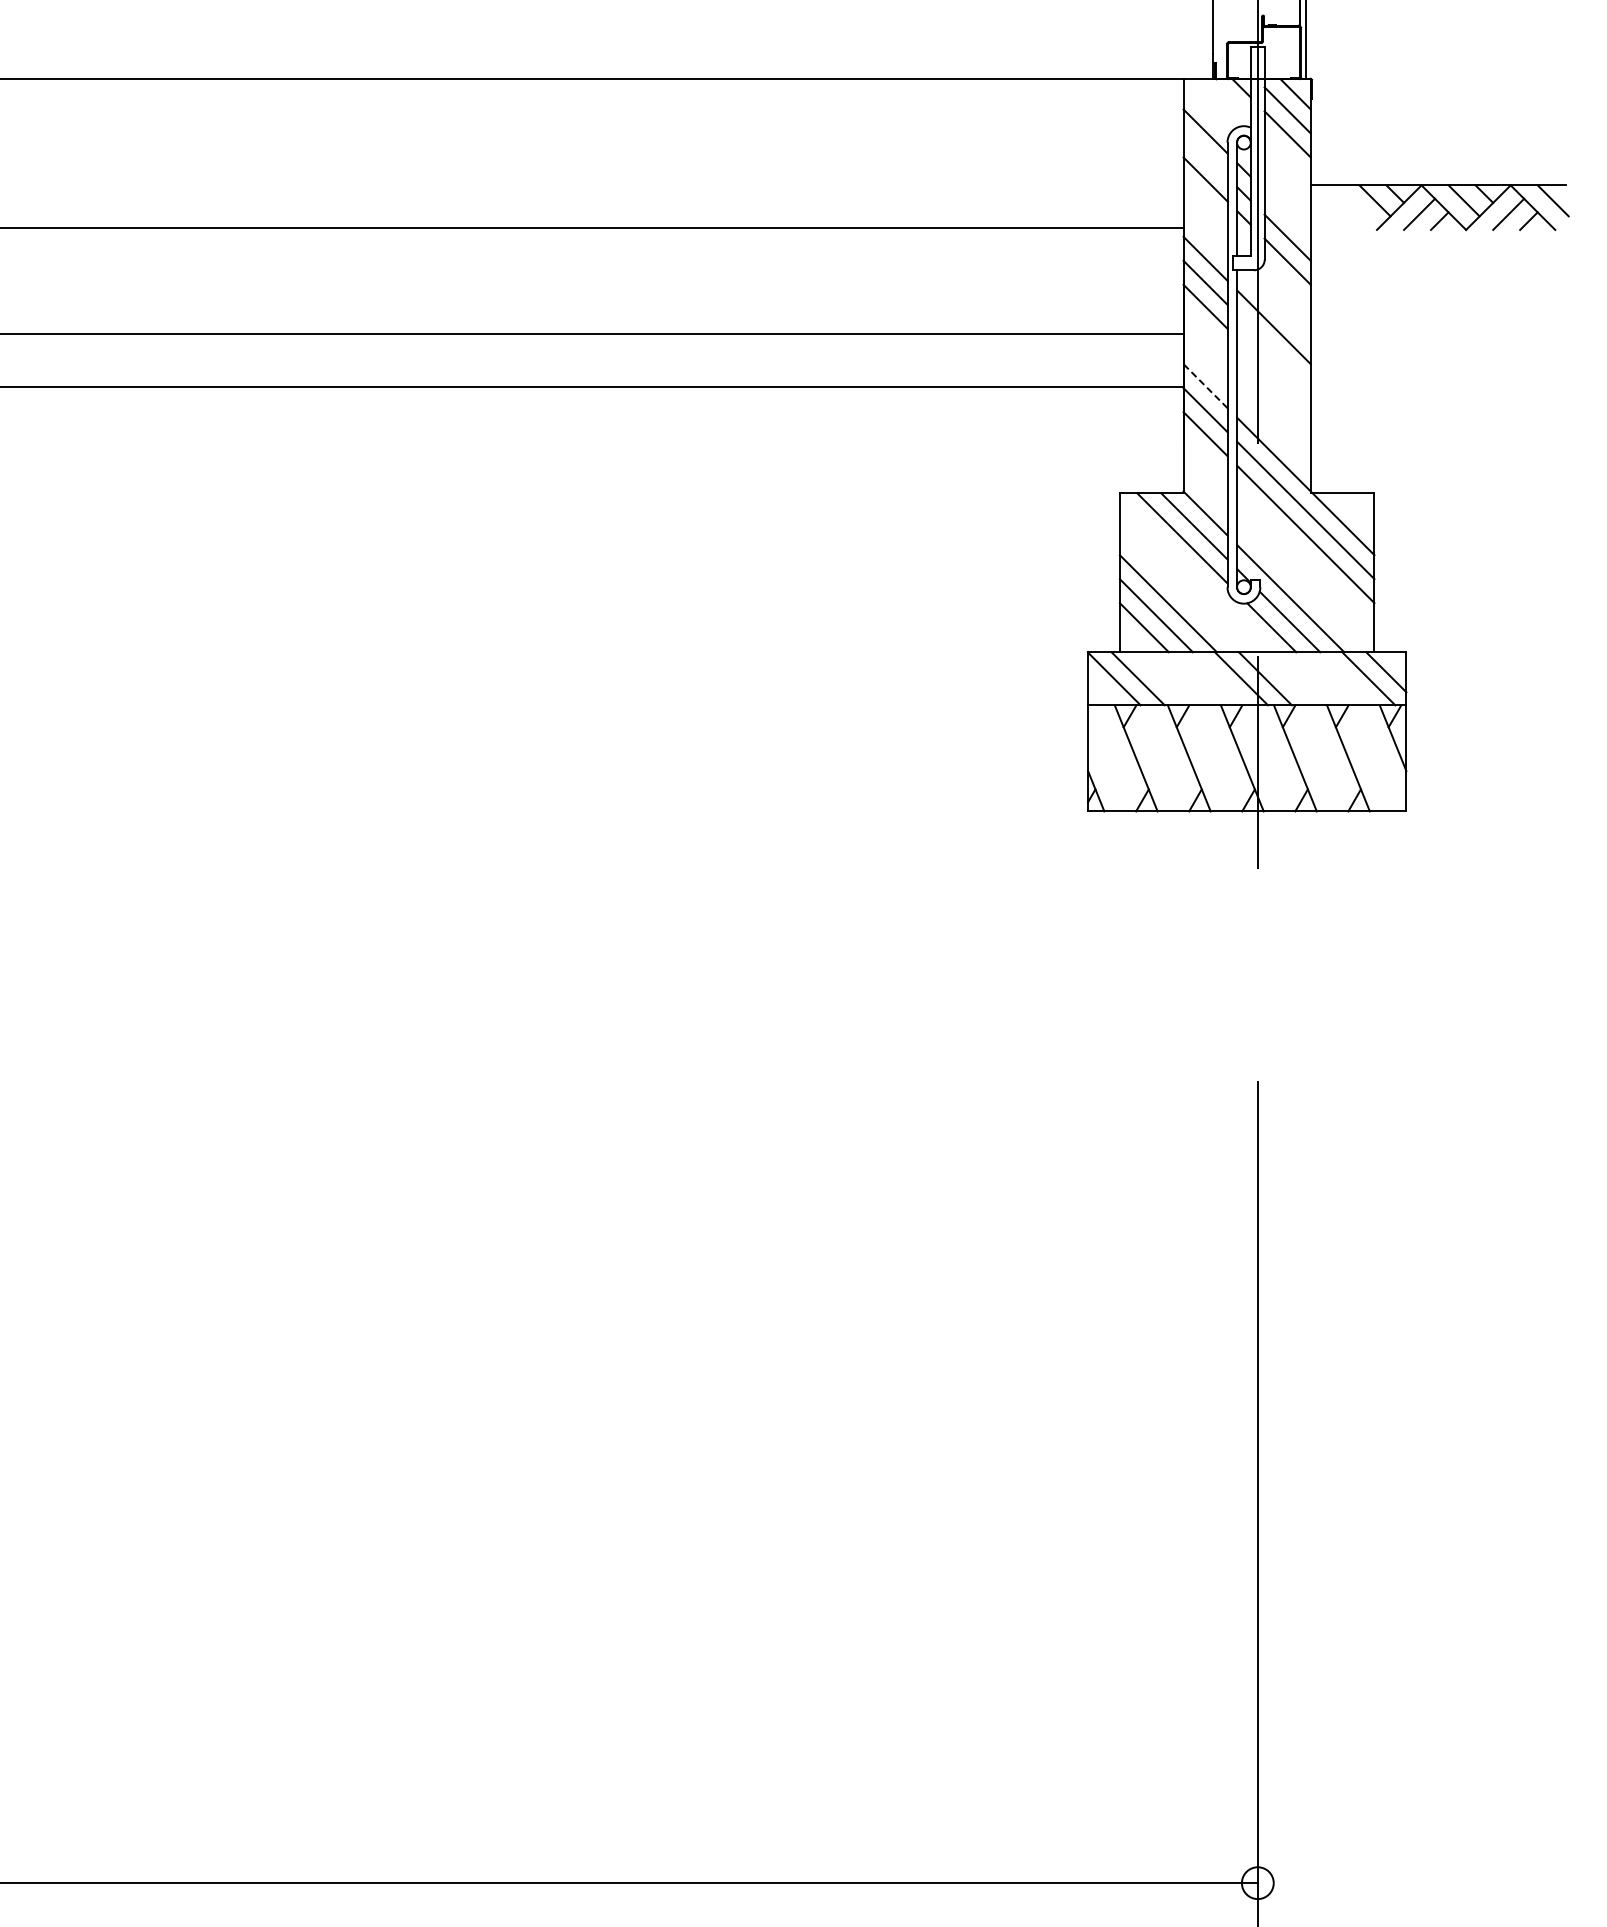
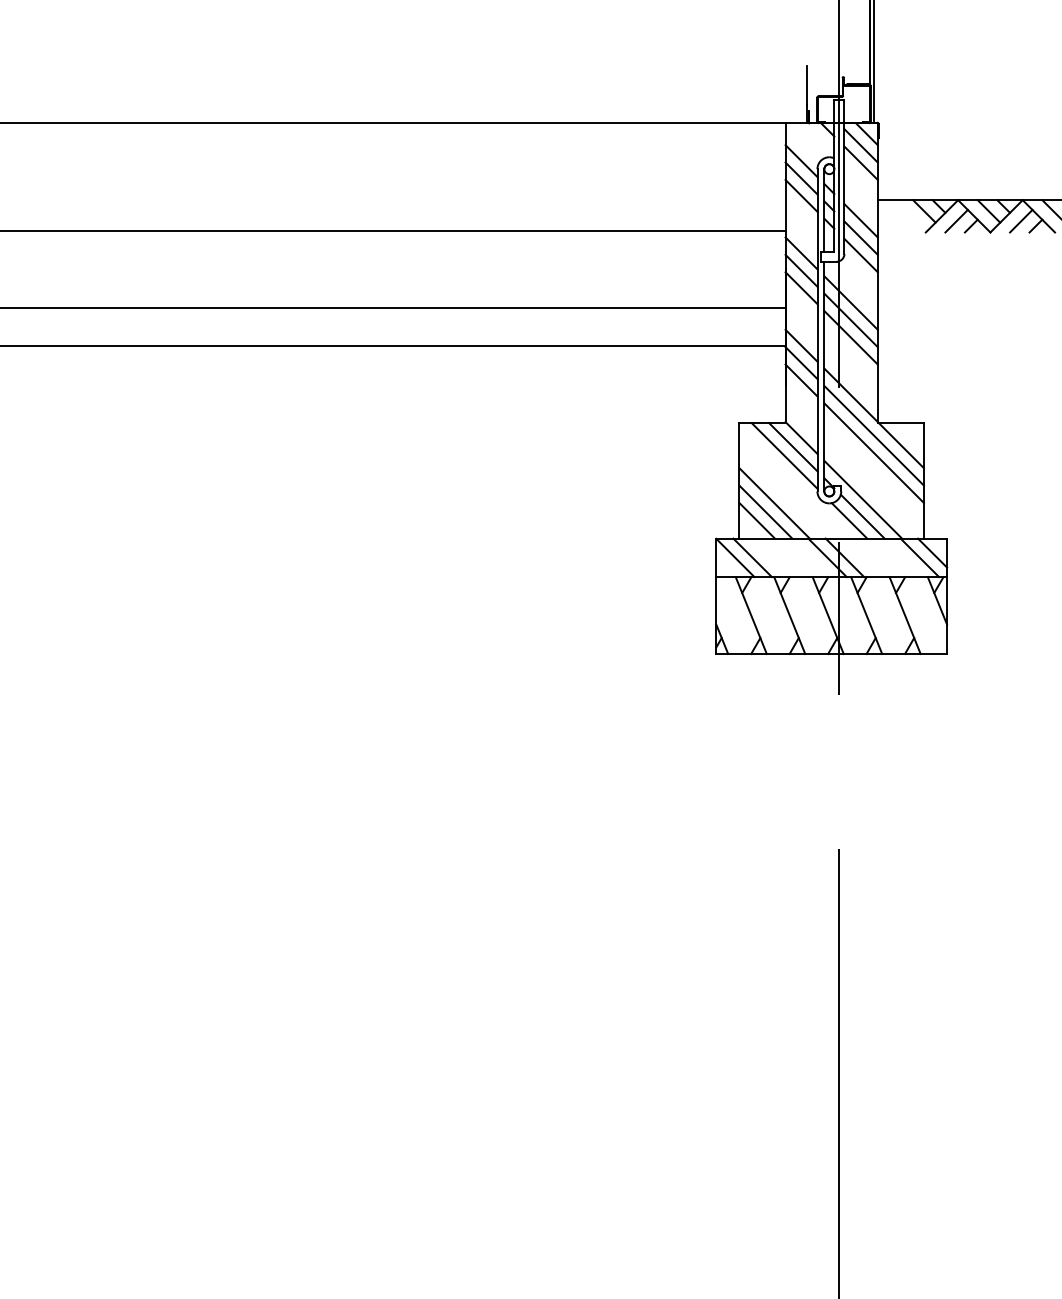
line: (1205, 155) -> (801, 178), added
line: (1287, 213) -> (860, 220), added
line: (1273, 351) -> (850, 320), added
line: (1273, 375) -> (850, 337), added
line: (1205, 385) -> (801, 345), dashed -> solid

